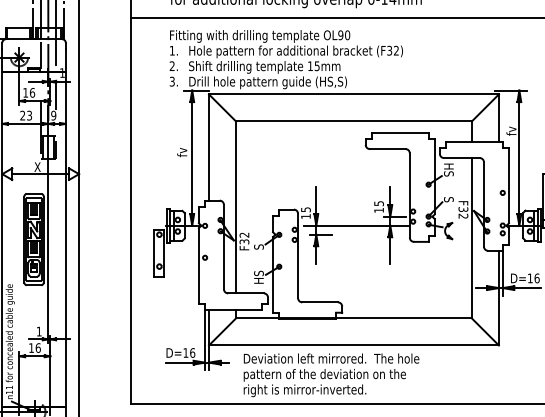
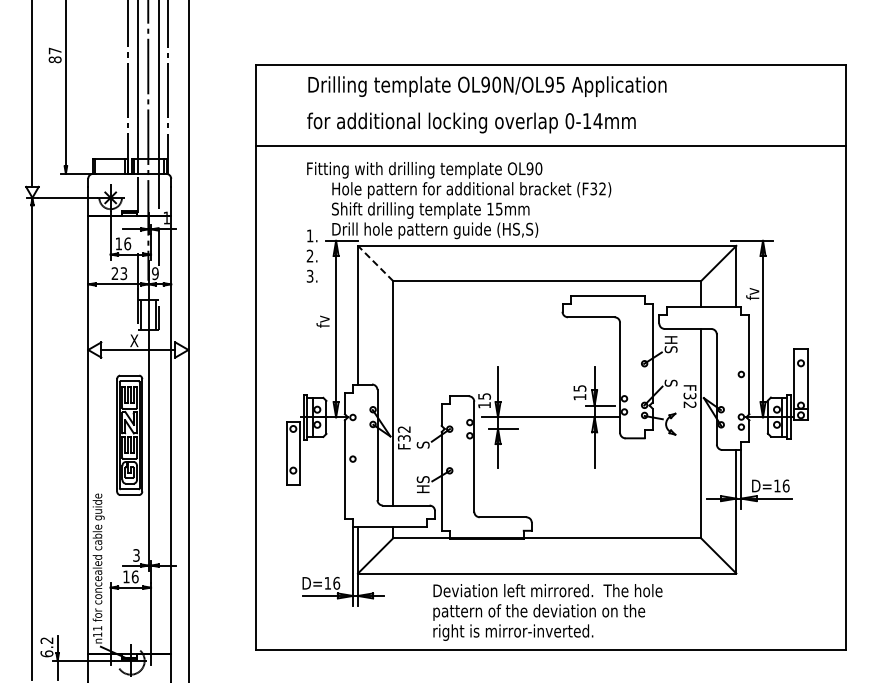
text: (173, 65) -> (311, 255), moved
line: (222, 107) -> (375, 263), solid -> dashed
text: (39, 331) -> (136, 555), 1 -> 3
text: (331, 375) -> (547, 612), moved

